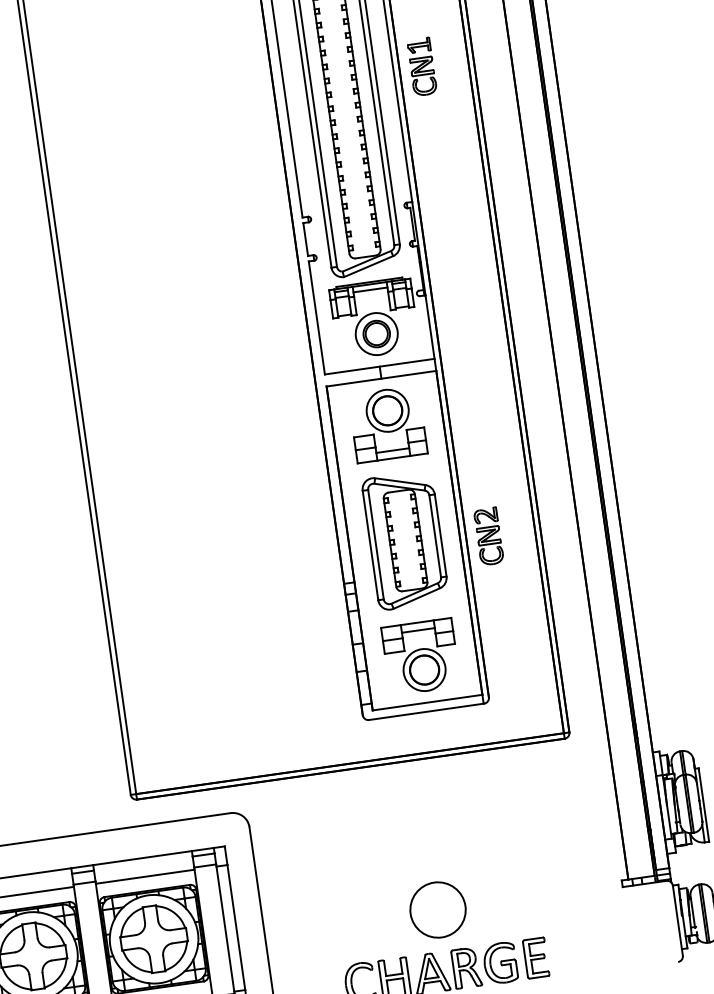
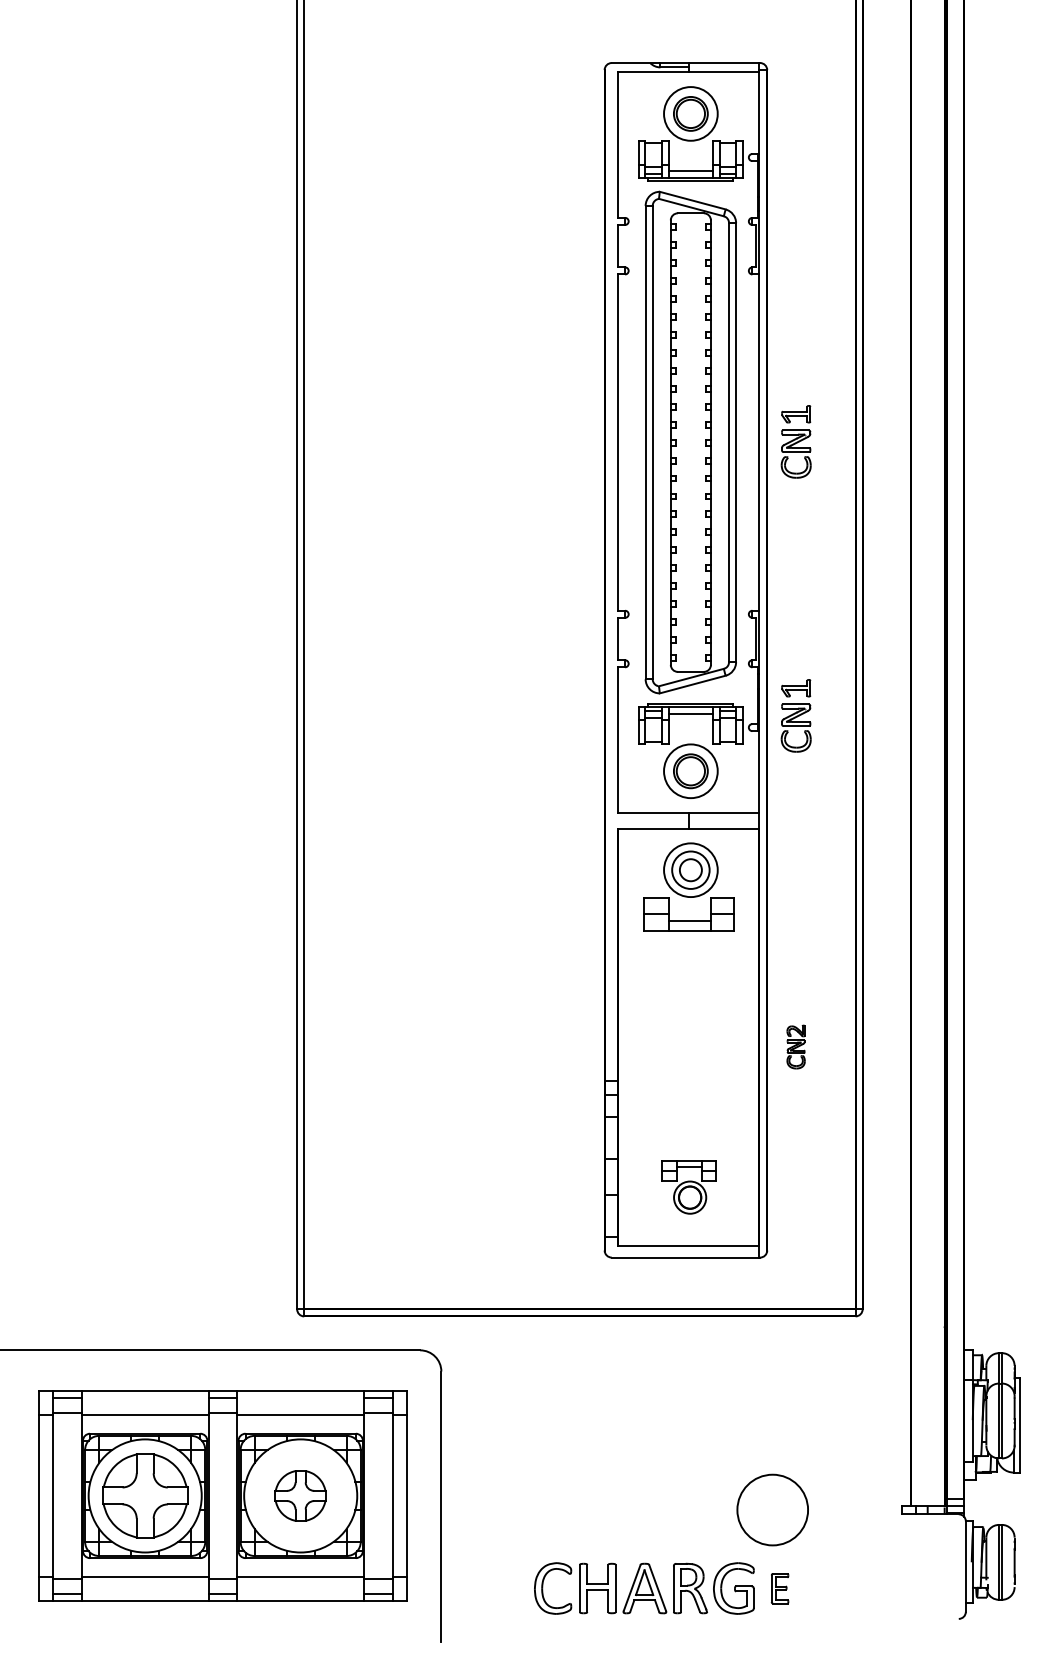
part: (451, 279) -> (795, 715), added
circle: (387, 410) -> (690, 869), size x0.6
part: (488, 536) -> (795, 1046), size x0.6
part: (405, 539) -> (690, 1036), removed
part: (420, 657) -> (688, 1187), size x0.6
circle: (437, 909) -> (772, 1509), moved
part: (153, 938) -> (300, 1495), size x0.6
part: (535, 958) -> (779, 1588), size x0.6

